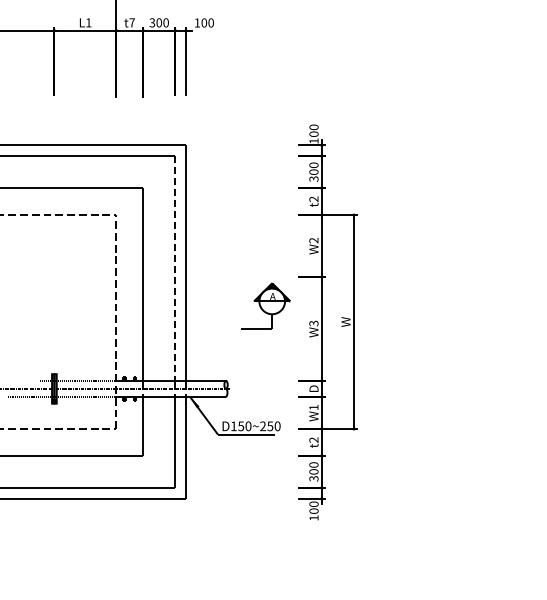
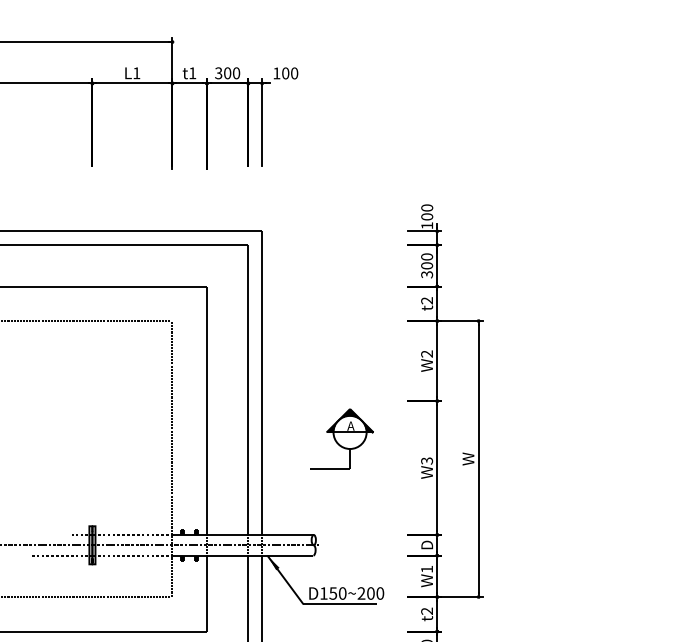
text: (131, 22) -> (191, 72), t7 -> t1
line: (175, 269) -> (248, 391), dashed -> solid
part: (265, 305) -> (341, 437), moved
text: (270, 426) -> (371, 593), D150~250 -> D150~200

